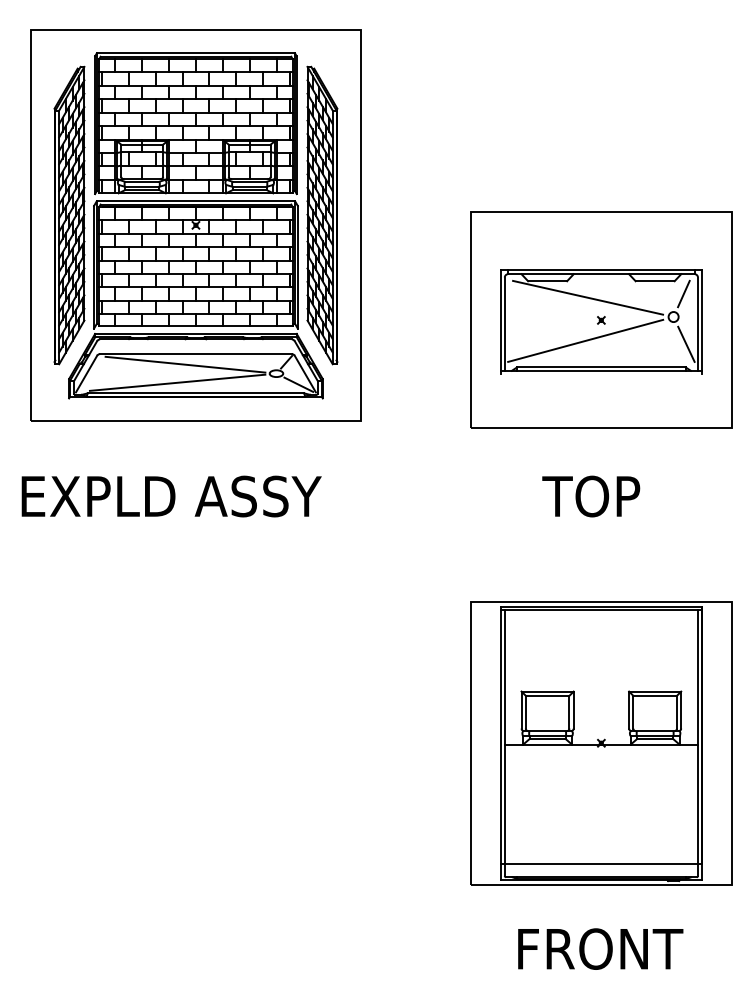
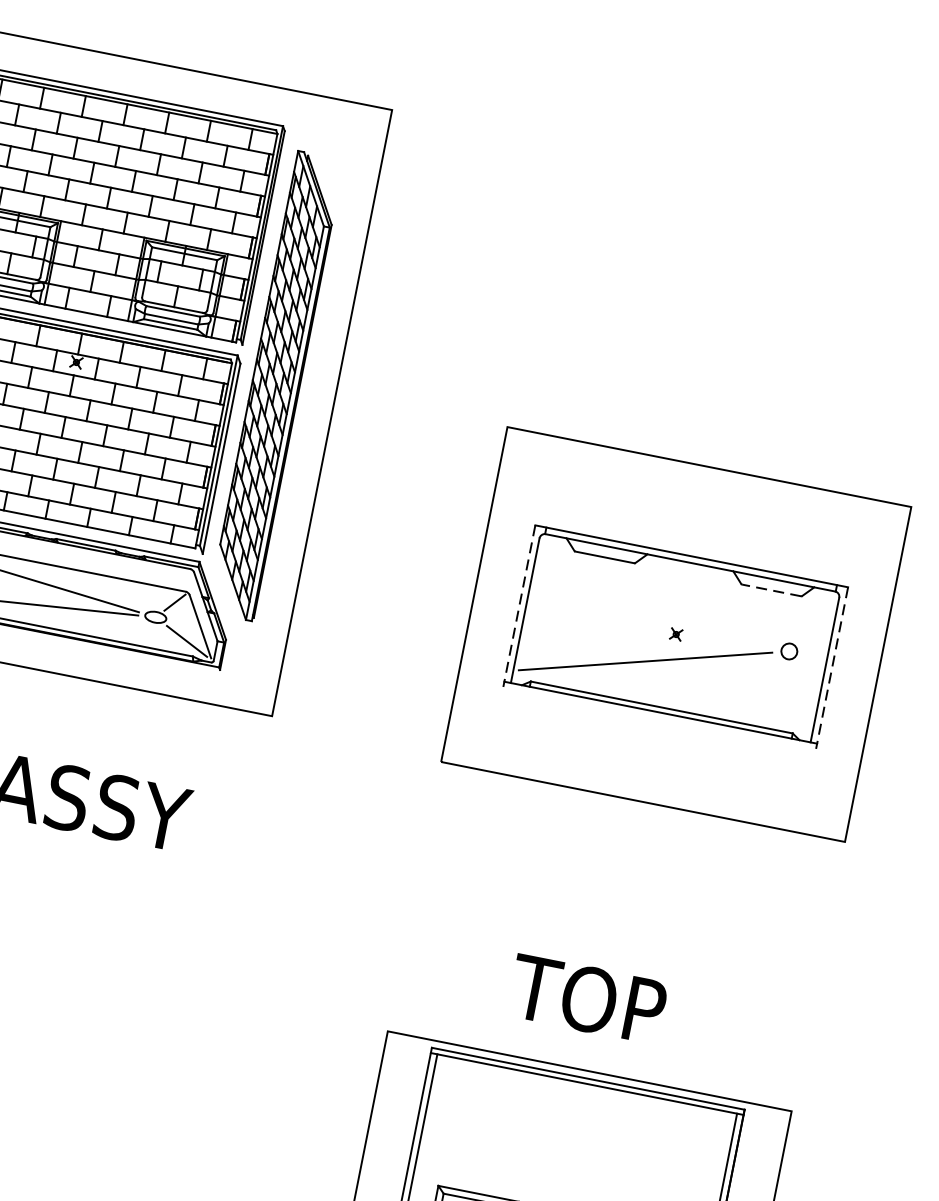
line: (654, 281) -> (770, 590), solid -> dashed
line: (683, 293) -> (811, 617), removed
line: (588, 297) -> (663, 595), removed
line: (500, 322) -> (519, 606), solid -> dashed
line: (702, 322) -> (832, 668), solid -> dashed
line: (686, 343) -> (801, 696), removed
text: (591, 496) -> (588, 999), moved

